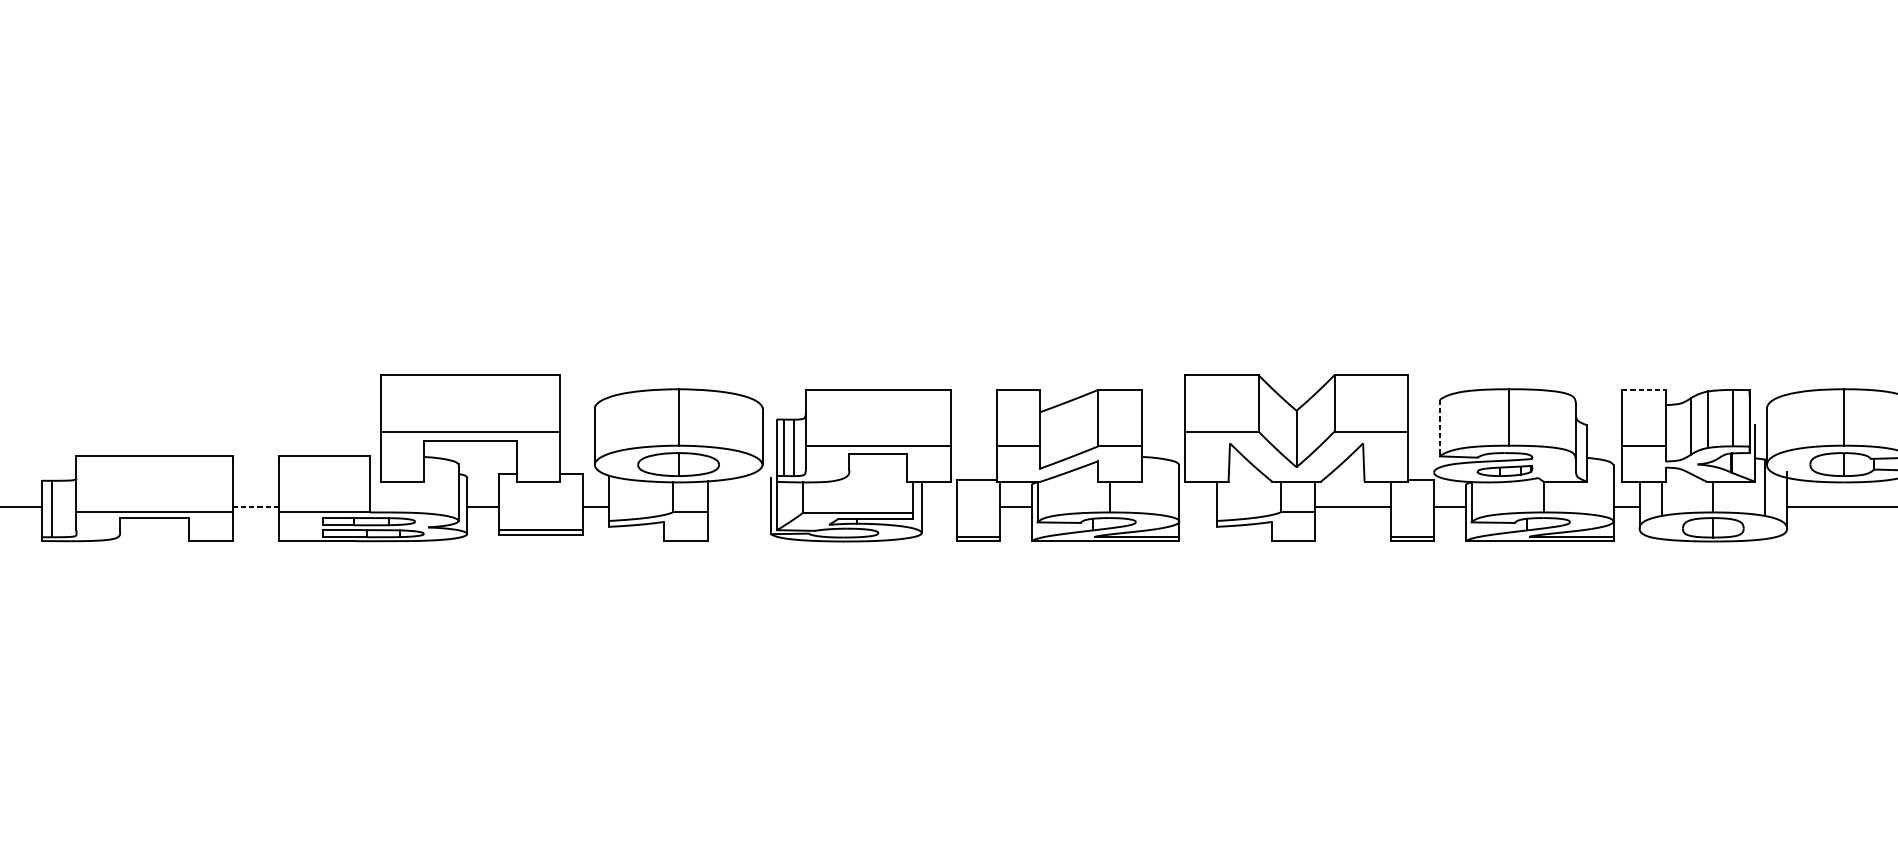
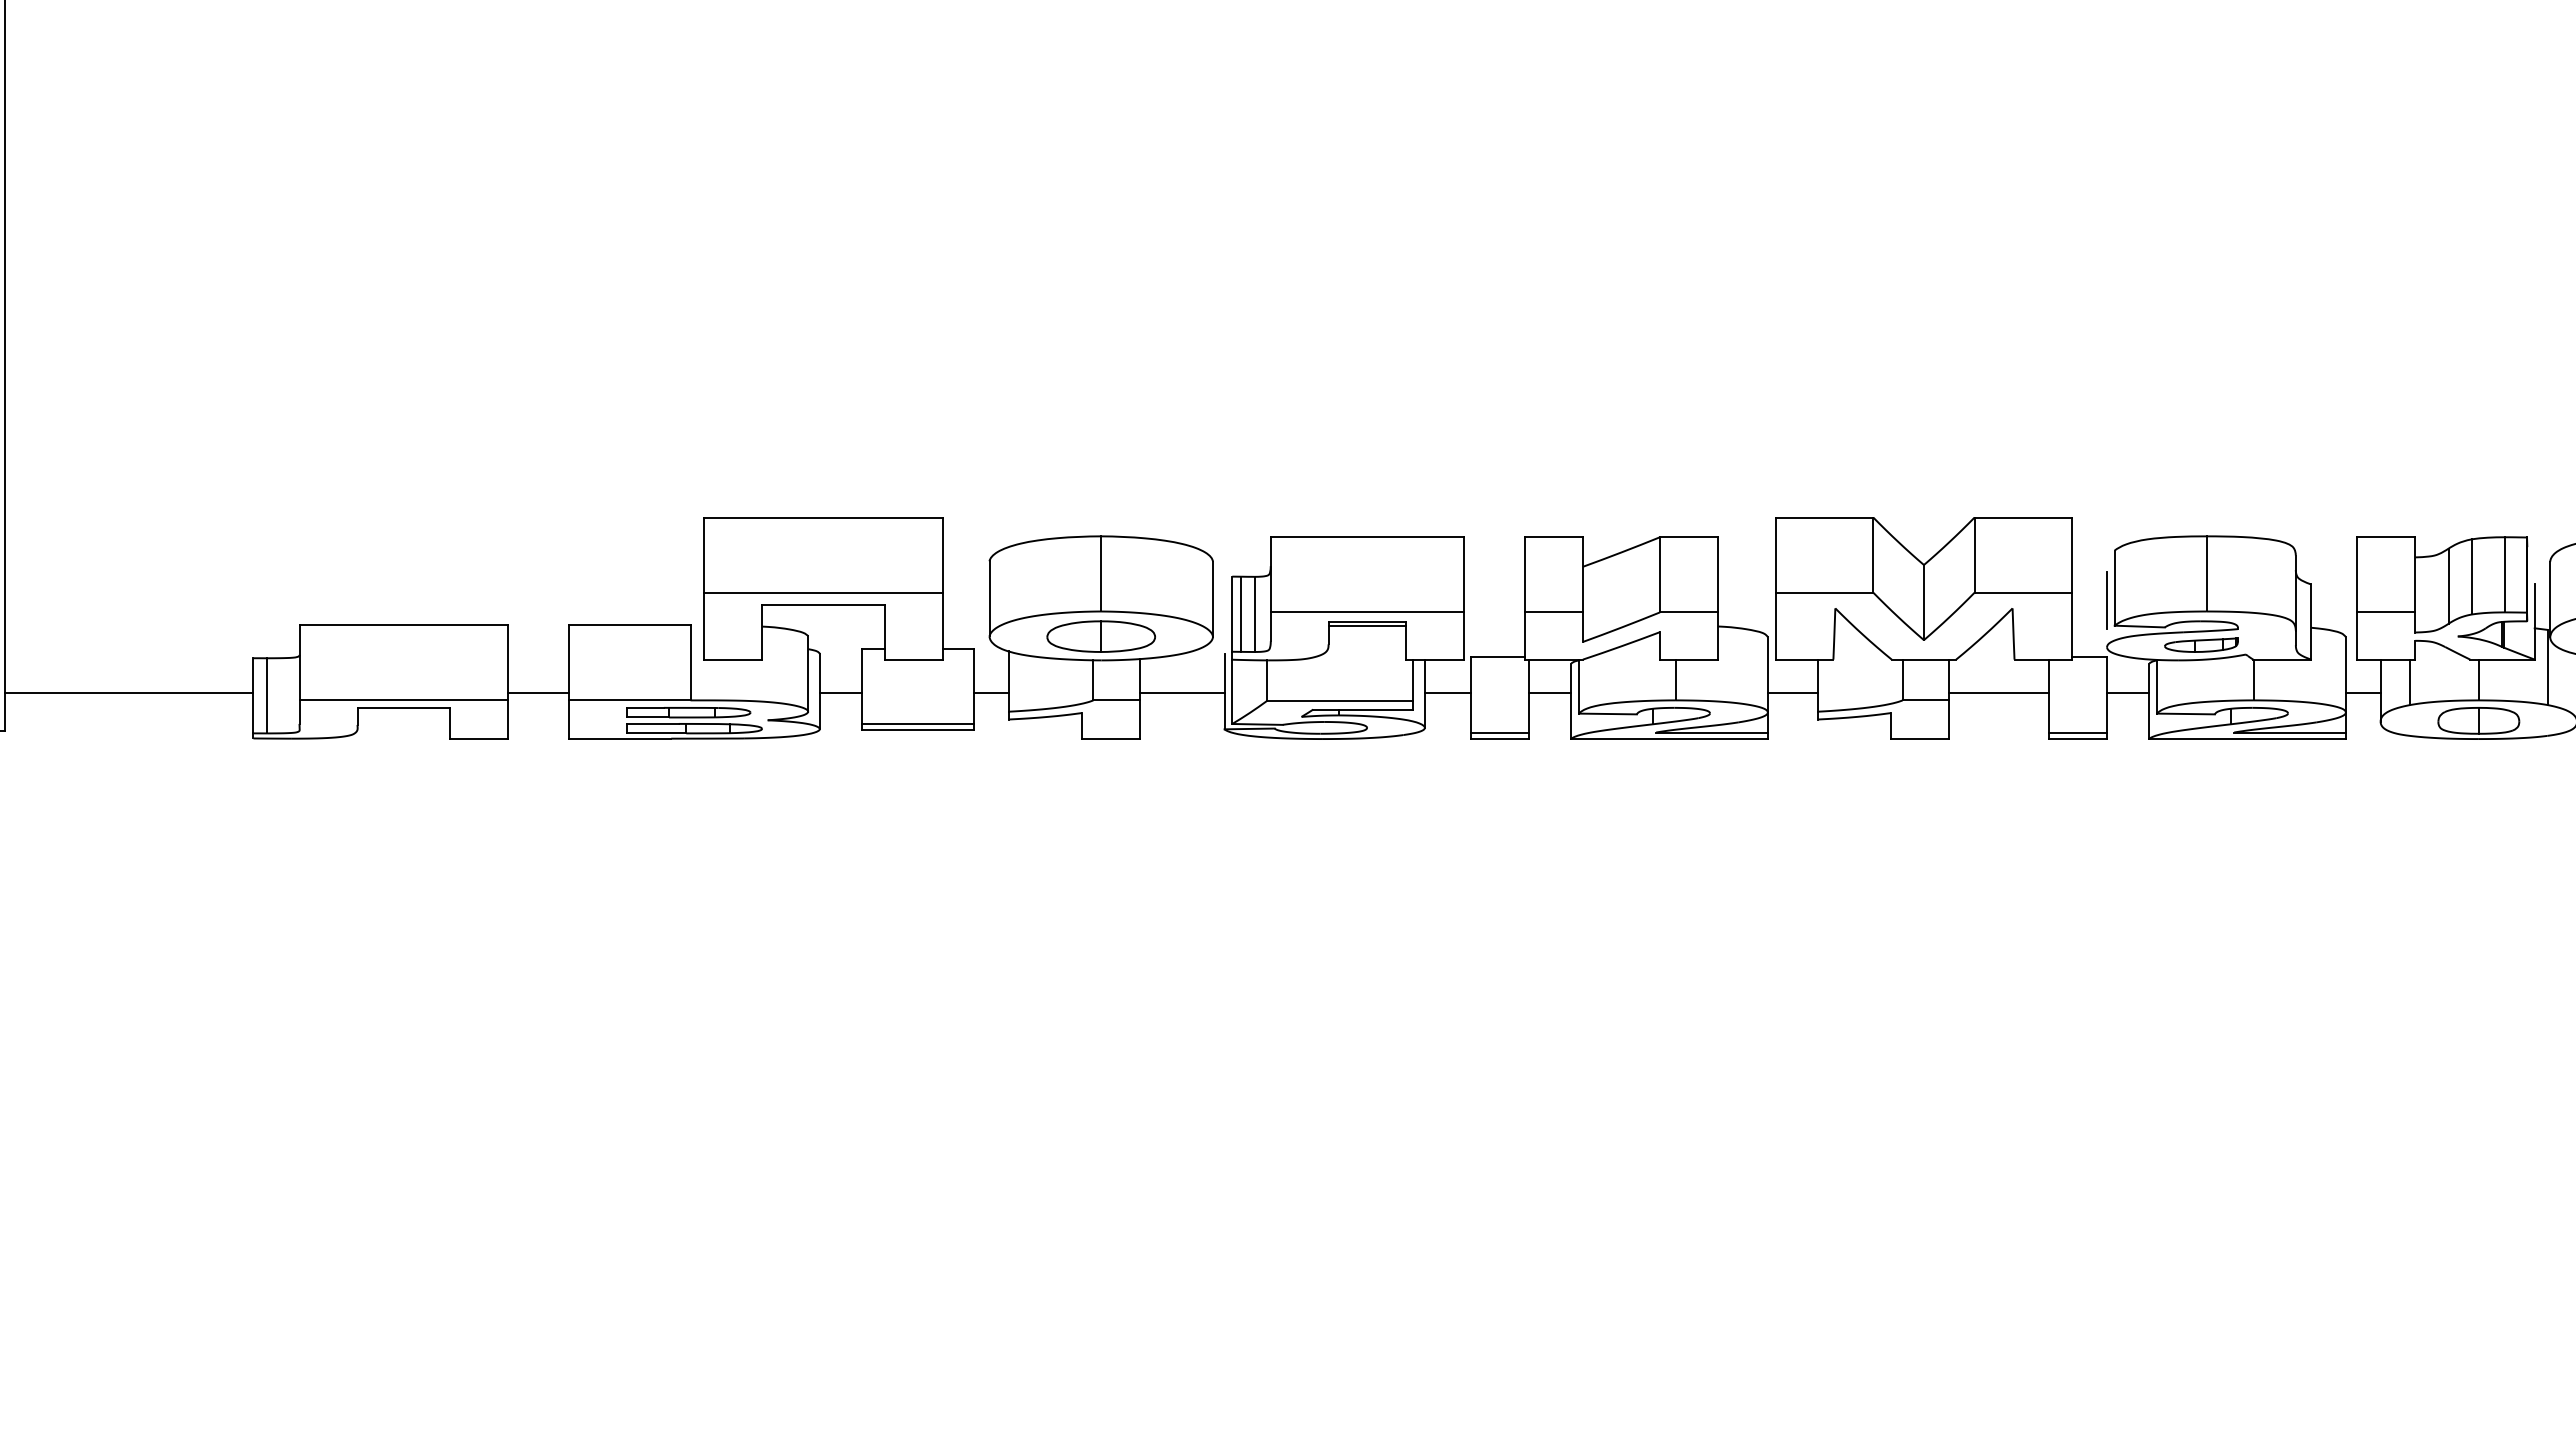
line: (1643, 390) -> (2386, 537), dashed -> solid
line: (1439, 428) -> (2114, 588), dashed -> solid
line: (1434, 437) -> (2107, 600), added
line: (877, 456) -> (1366, 625), added
line: (255, 506) -> (538, 692), dashed -> solid
line: (738, 506) -> (1181, 692), added
line: (938, 506) -> (1447, 692), added
line: (1197, 506) -> (1792, 692), added

